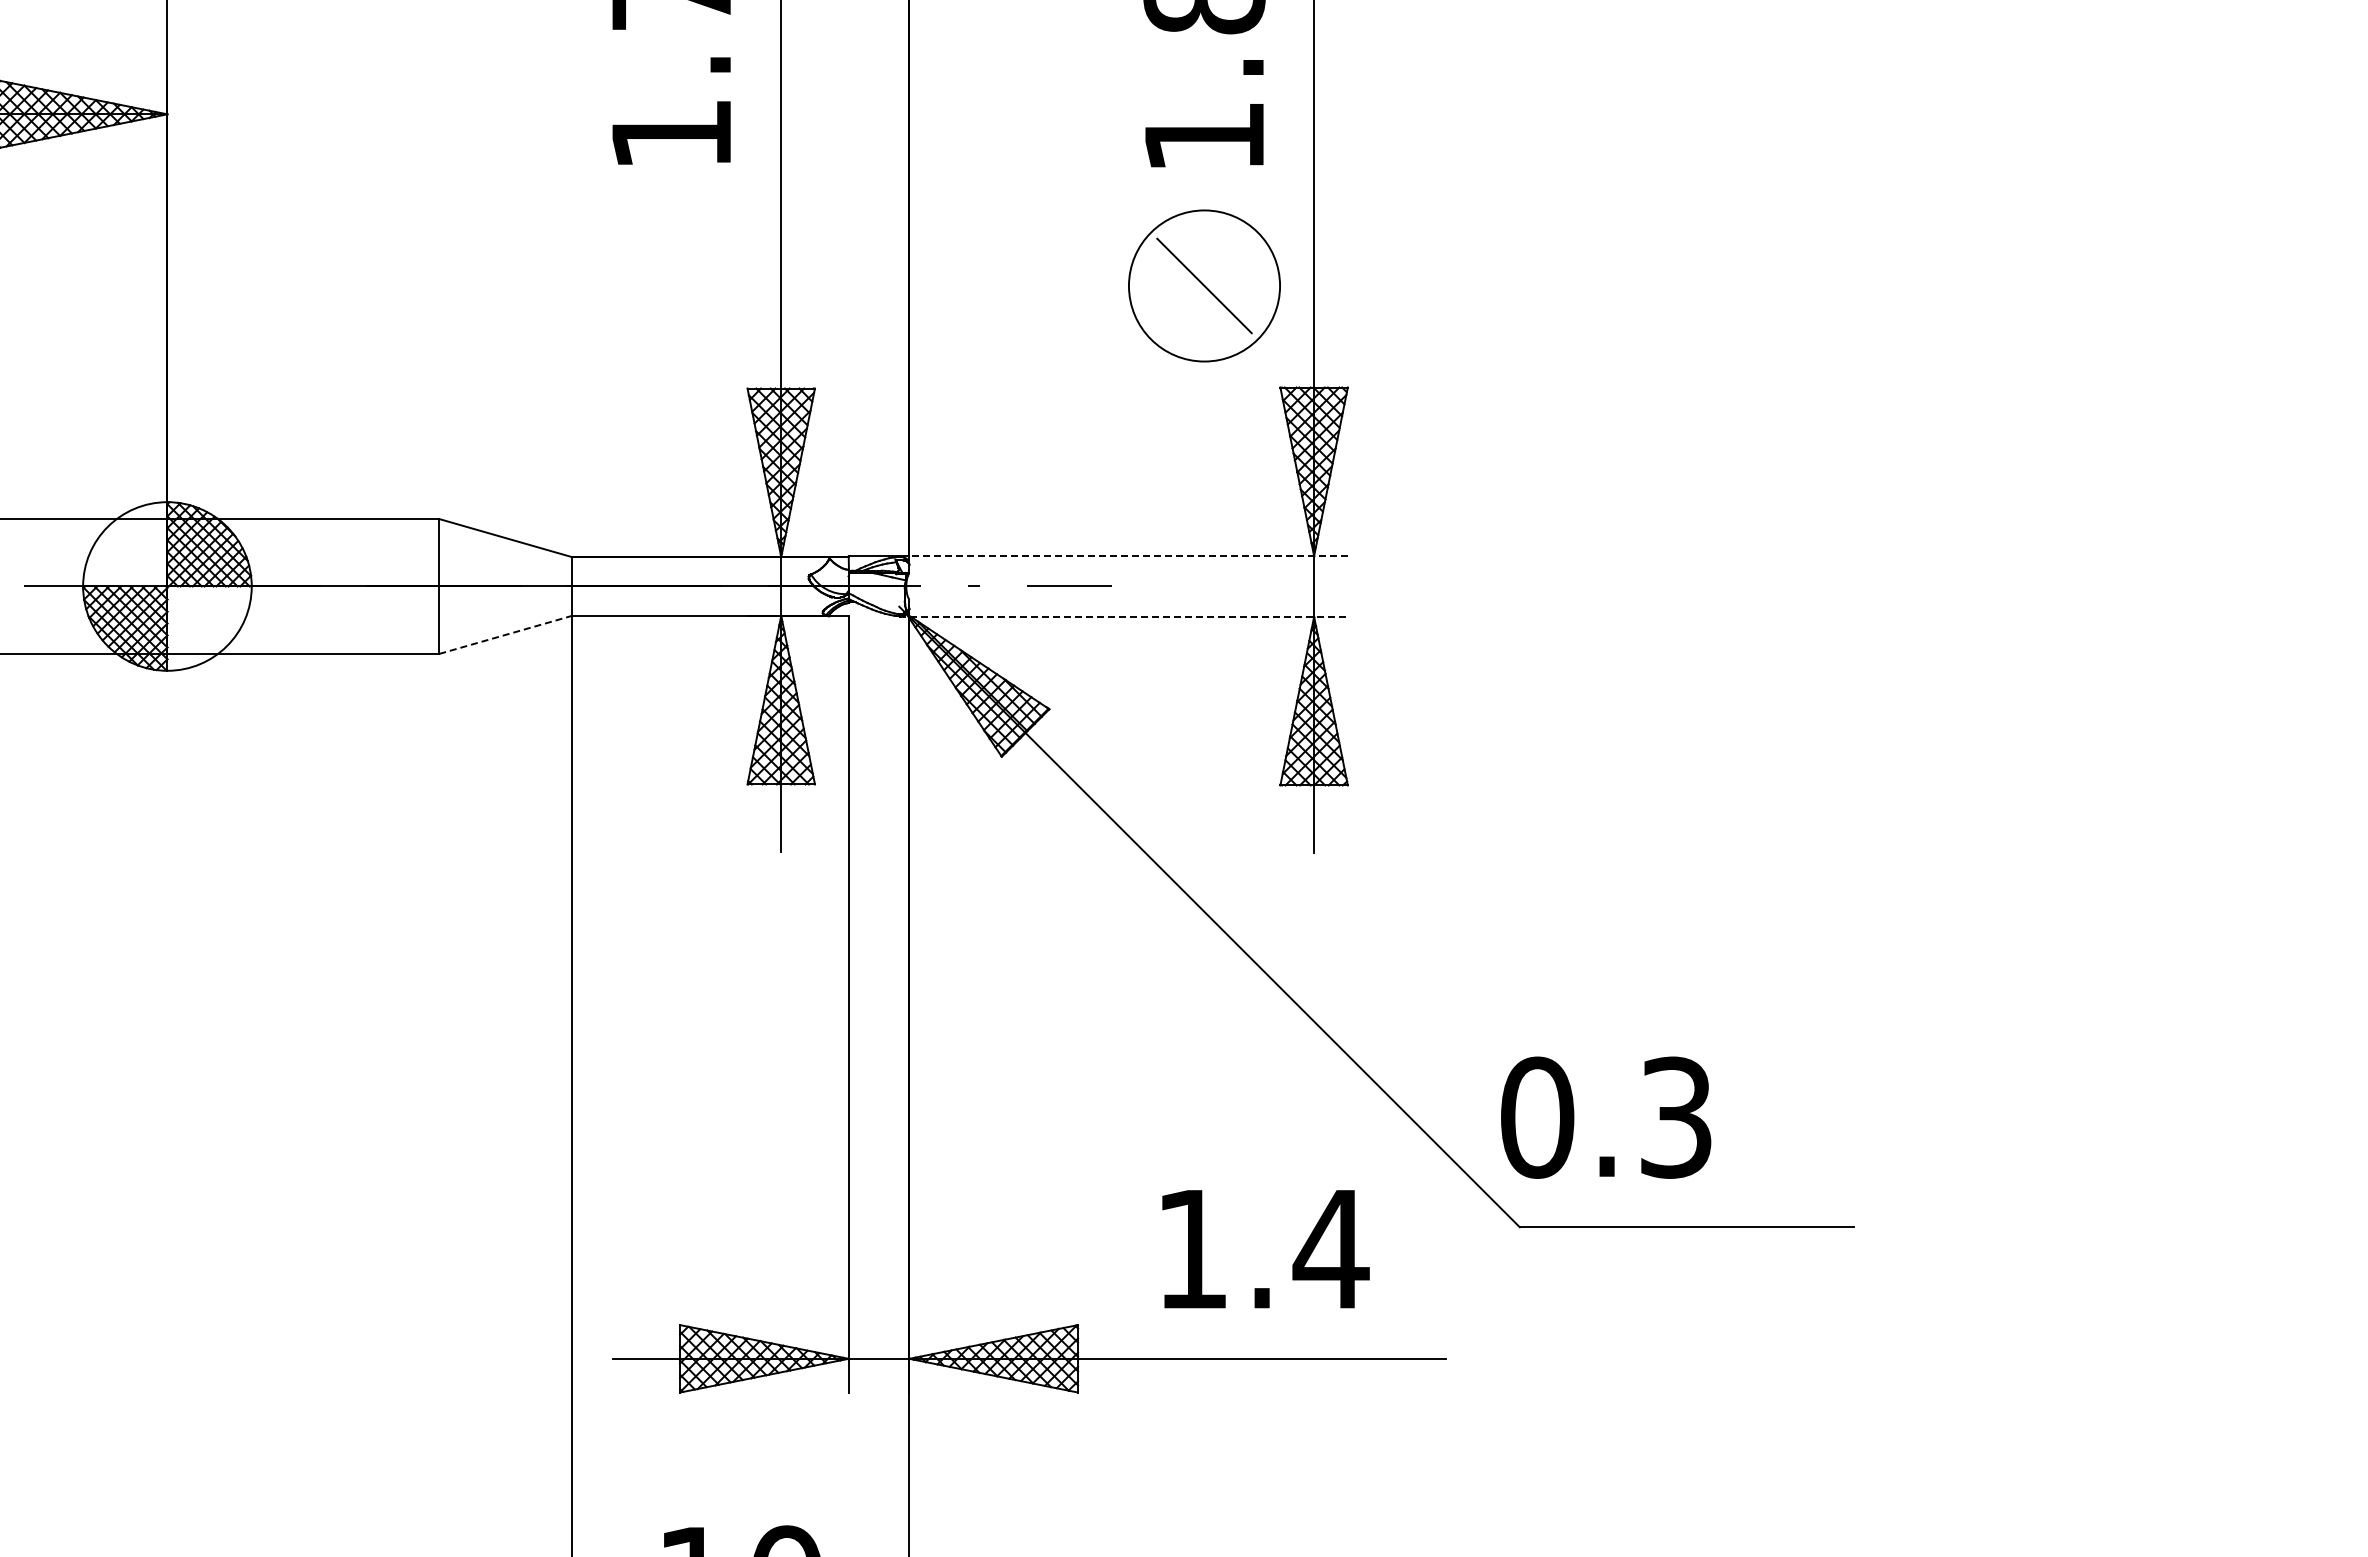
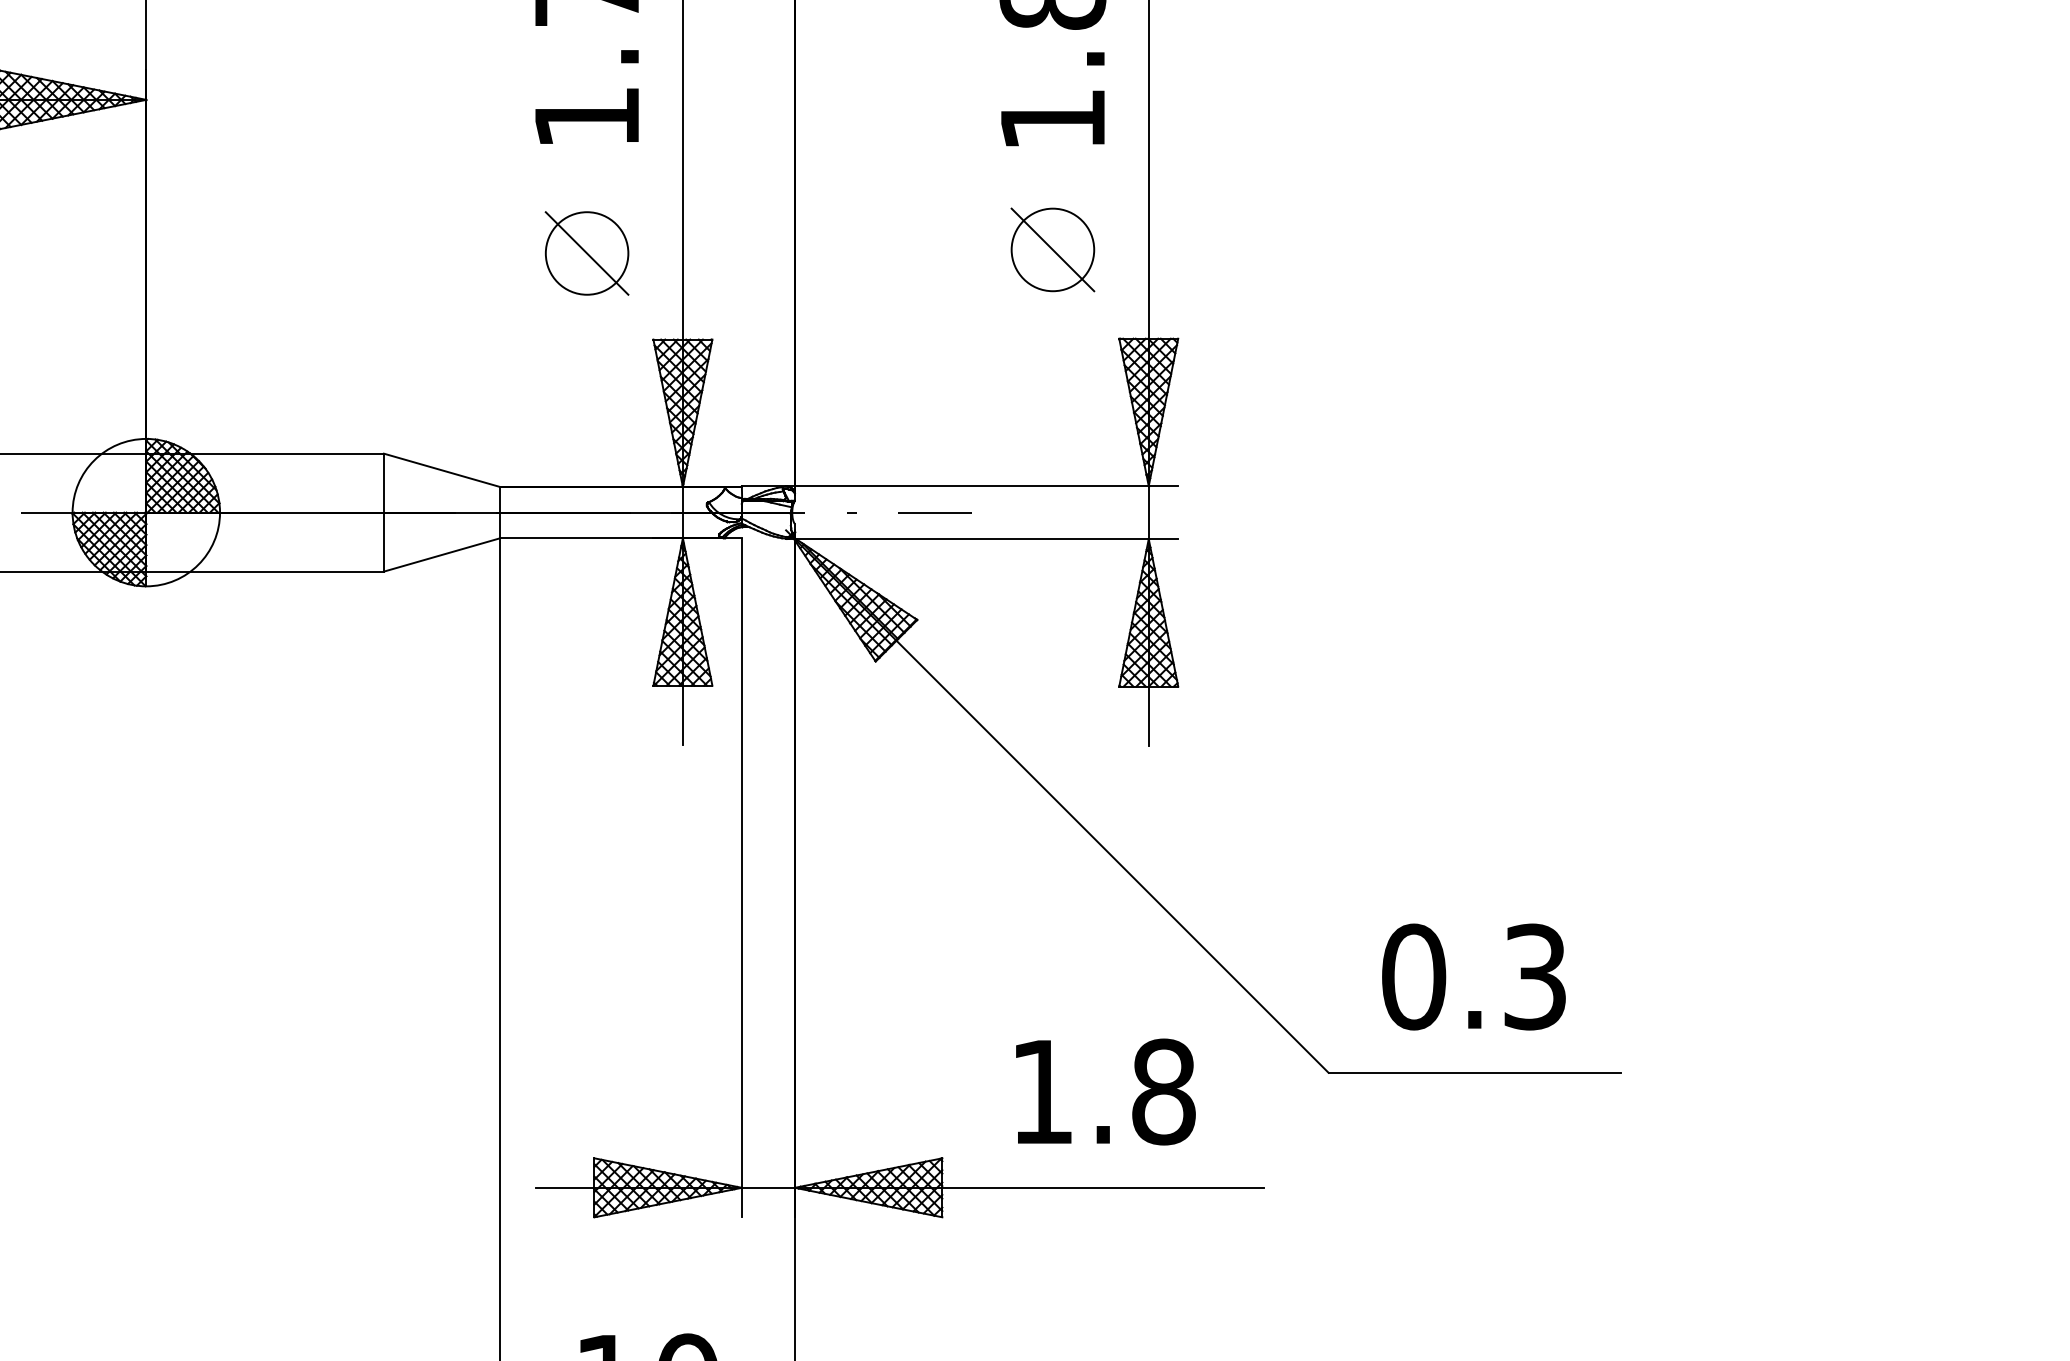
circle: (1204, 285) -> (1052, 249), size x0.62
part: (671, 289) -> (586, 253), added
line: (1123, 556) -> (982, 486), dashed -> solid
line: (1124, 616) -> (982, 538), dashed -> solid
line: (506, 634) -> (442, 554), dashed -> solid
text: (1606, 1117) -> (1474, 976), moved
text: (1330, 1249) -> (1163, 1092), 1.4 -> 1.8

